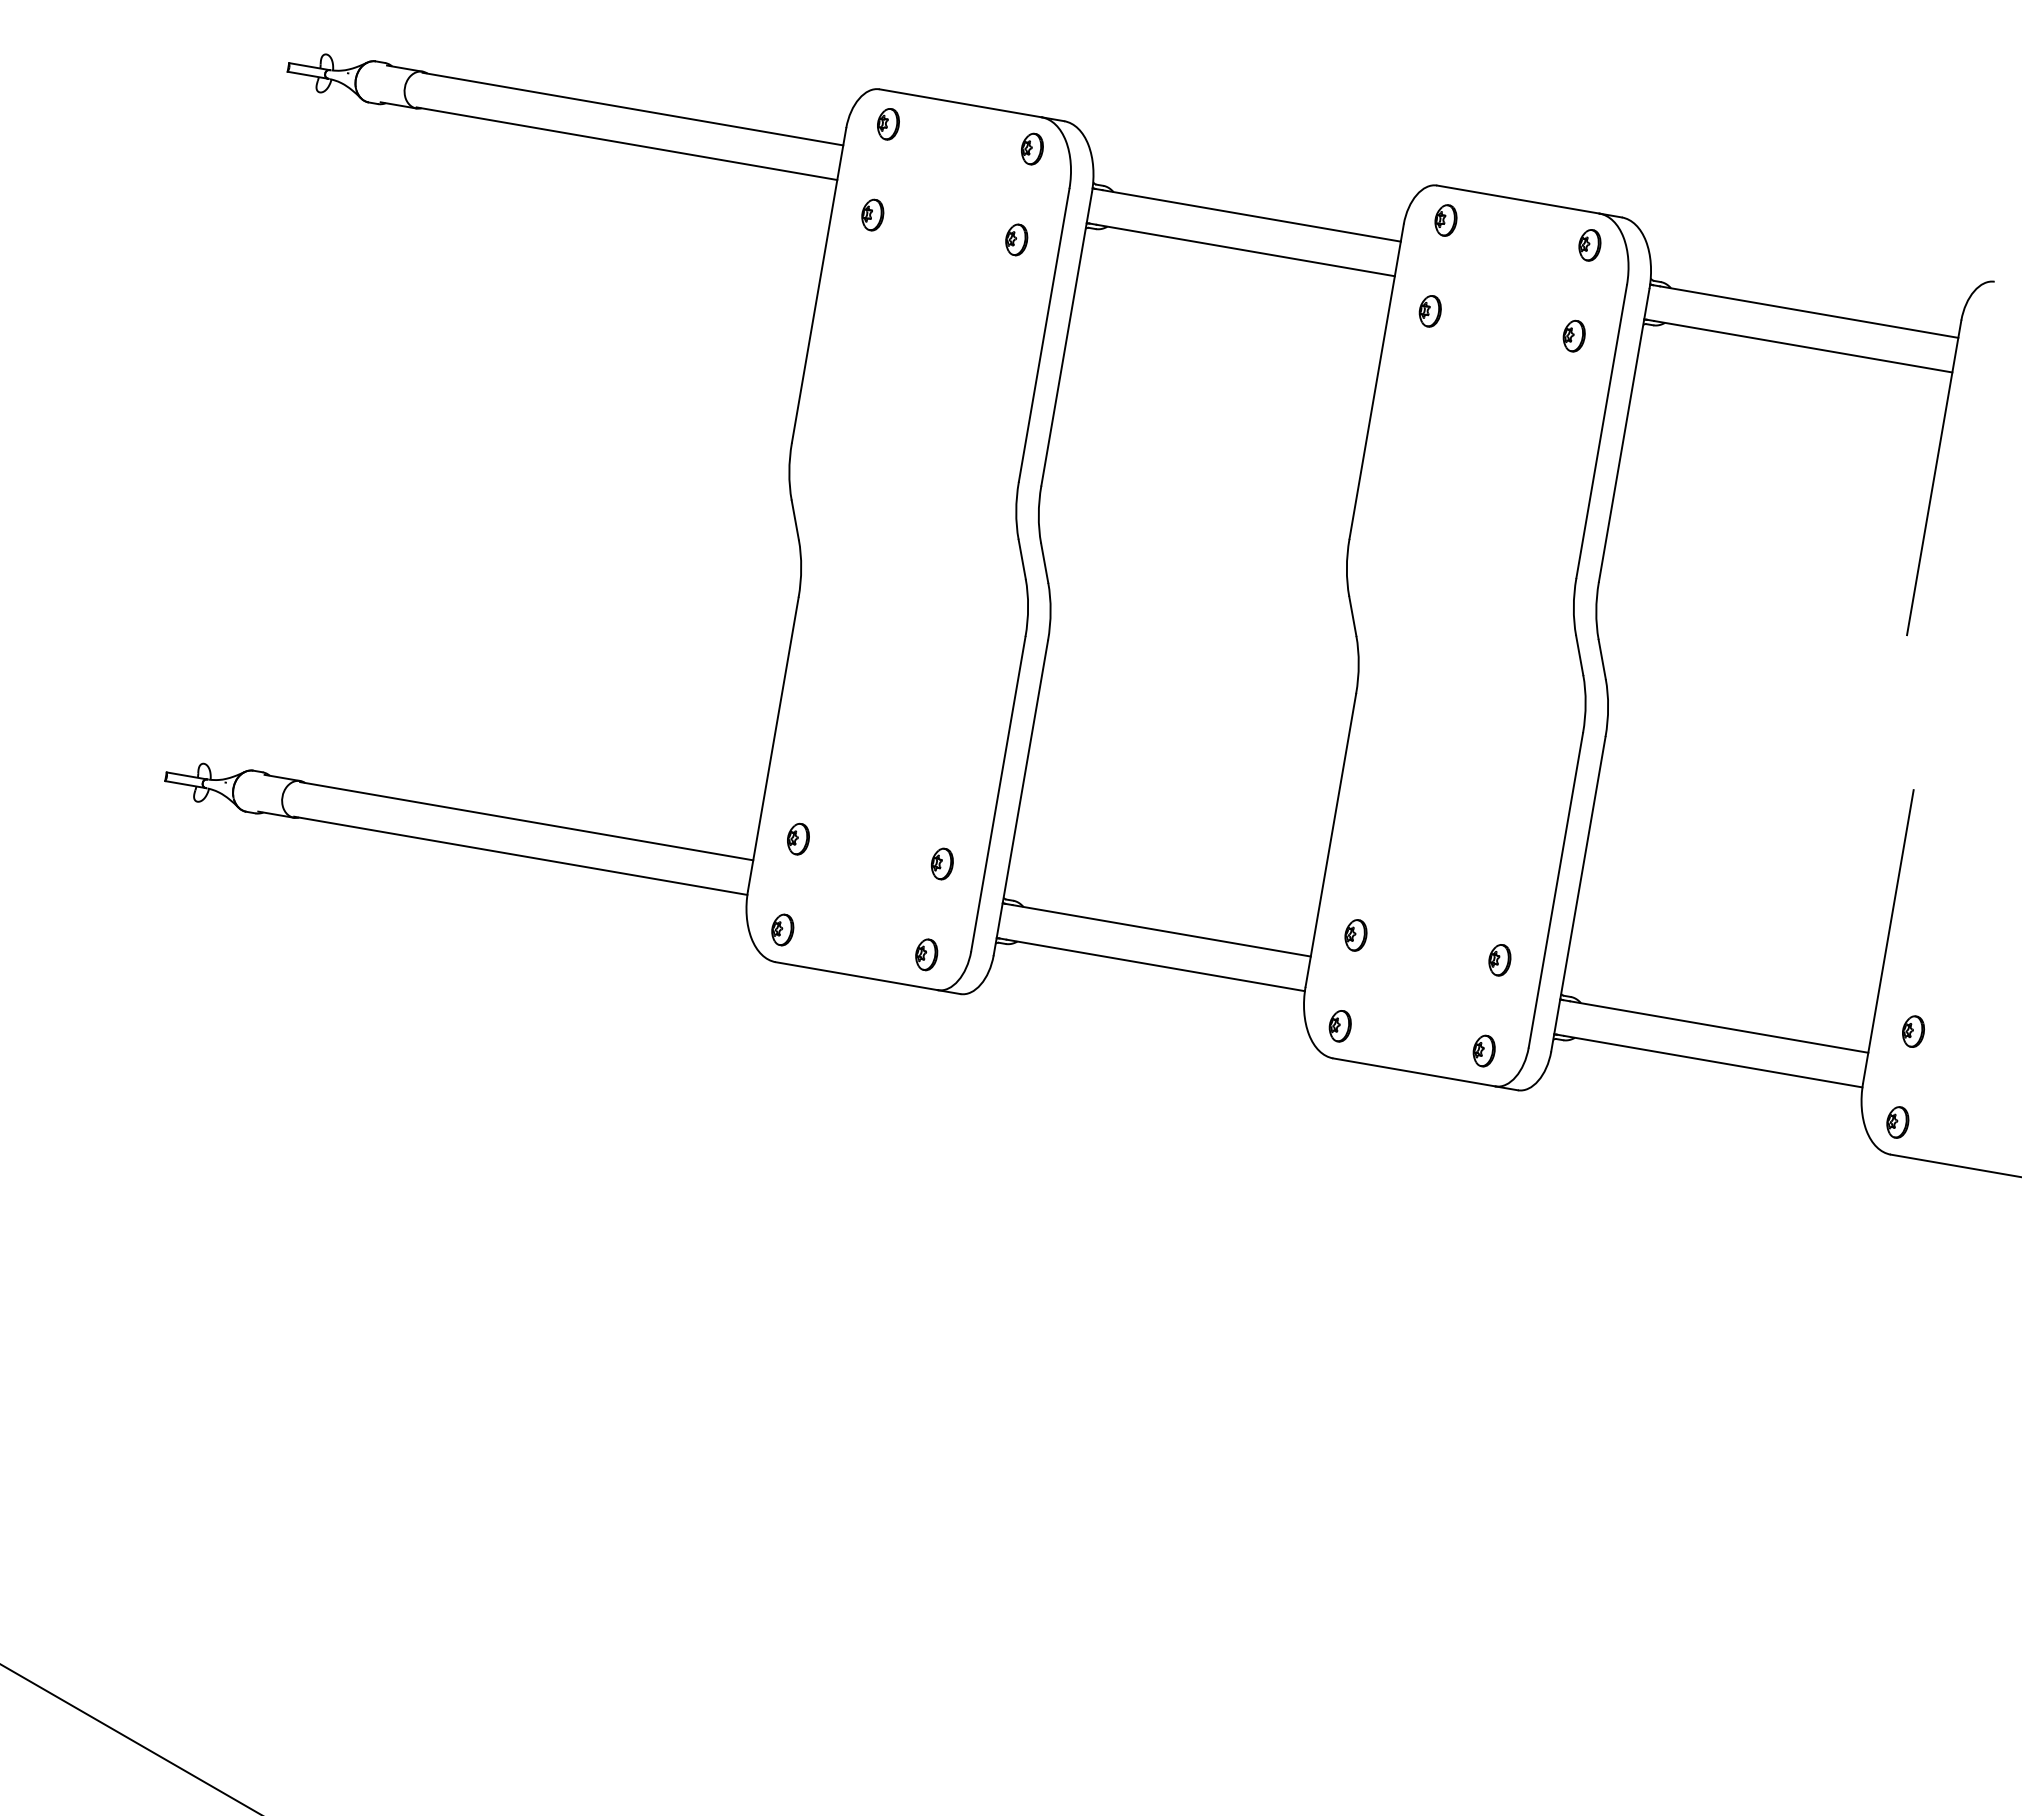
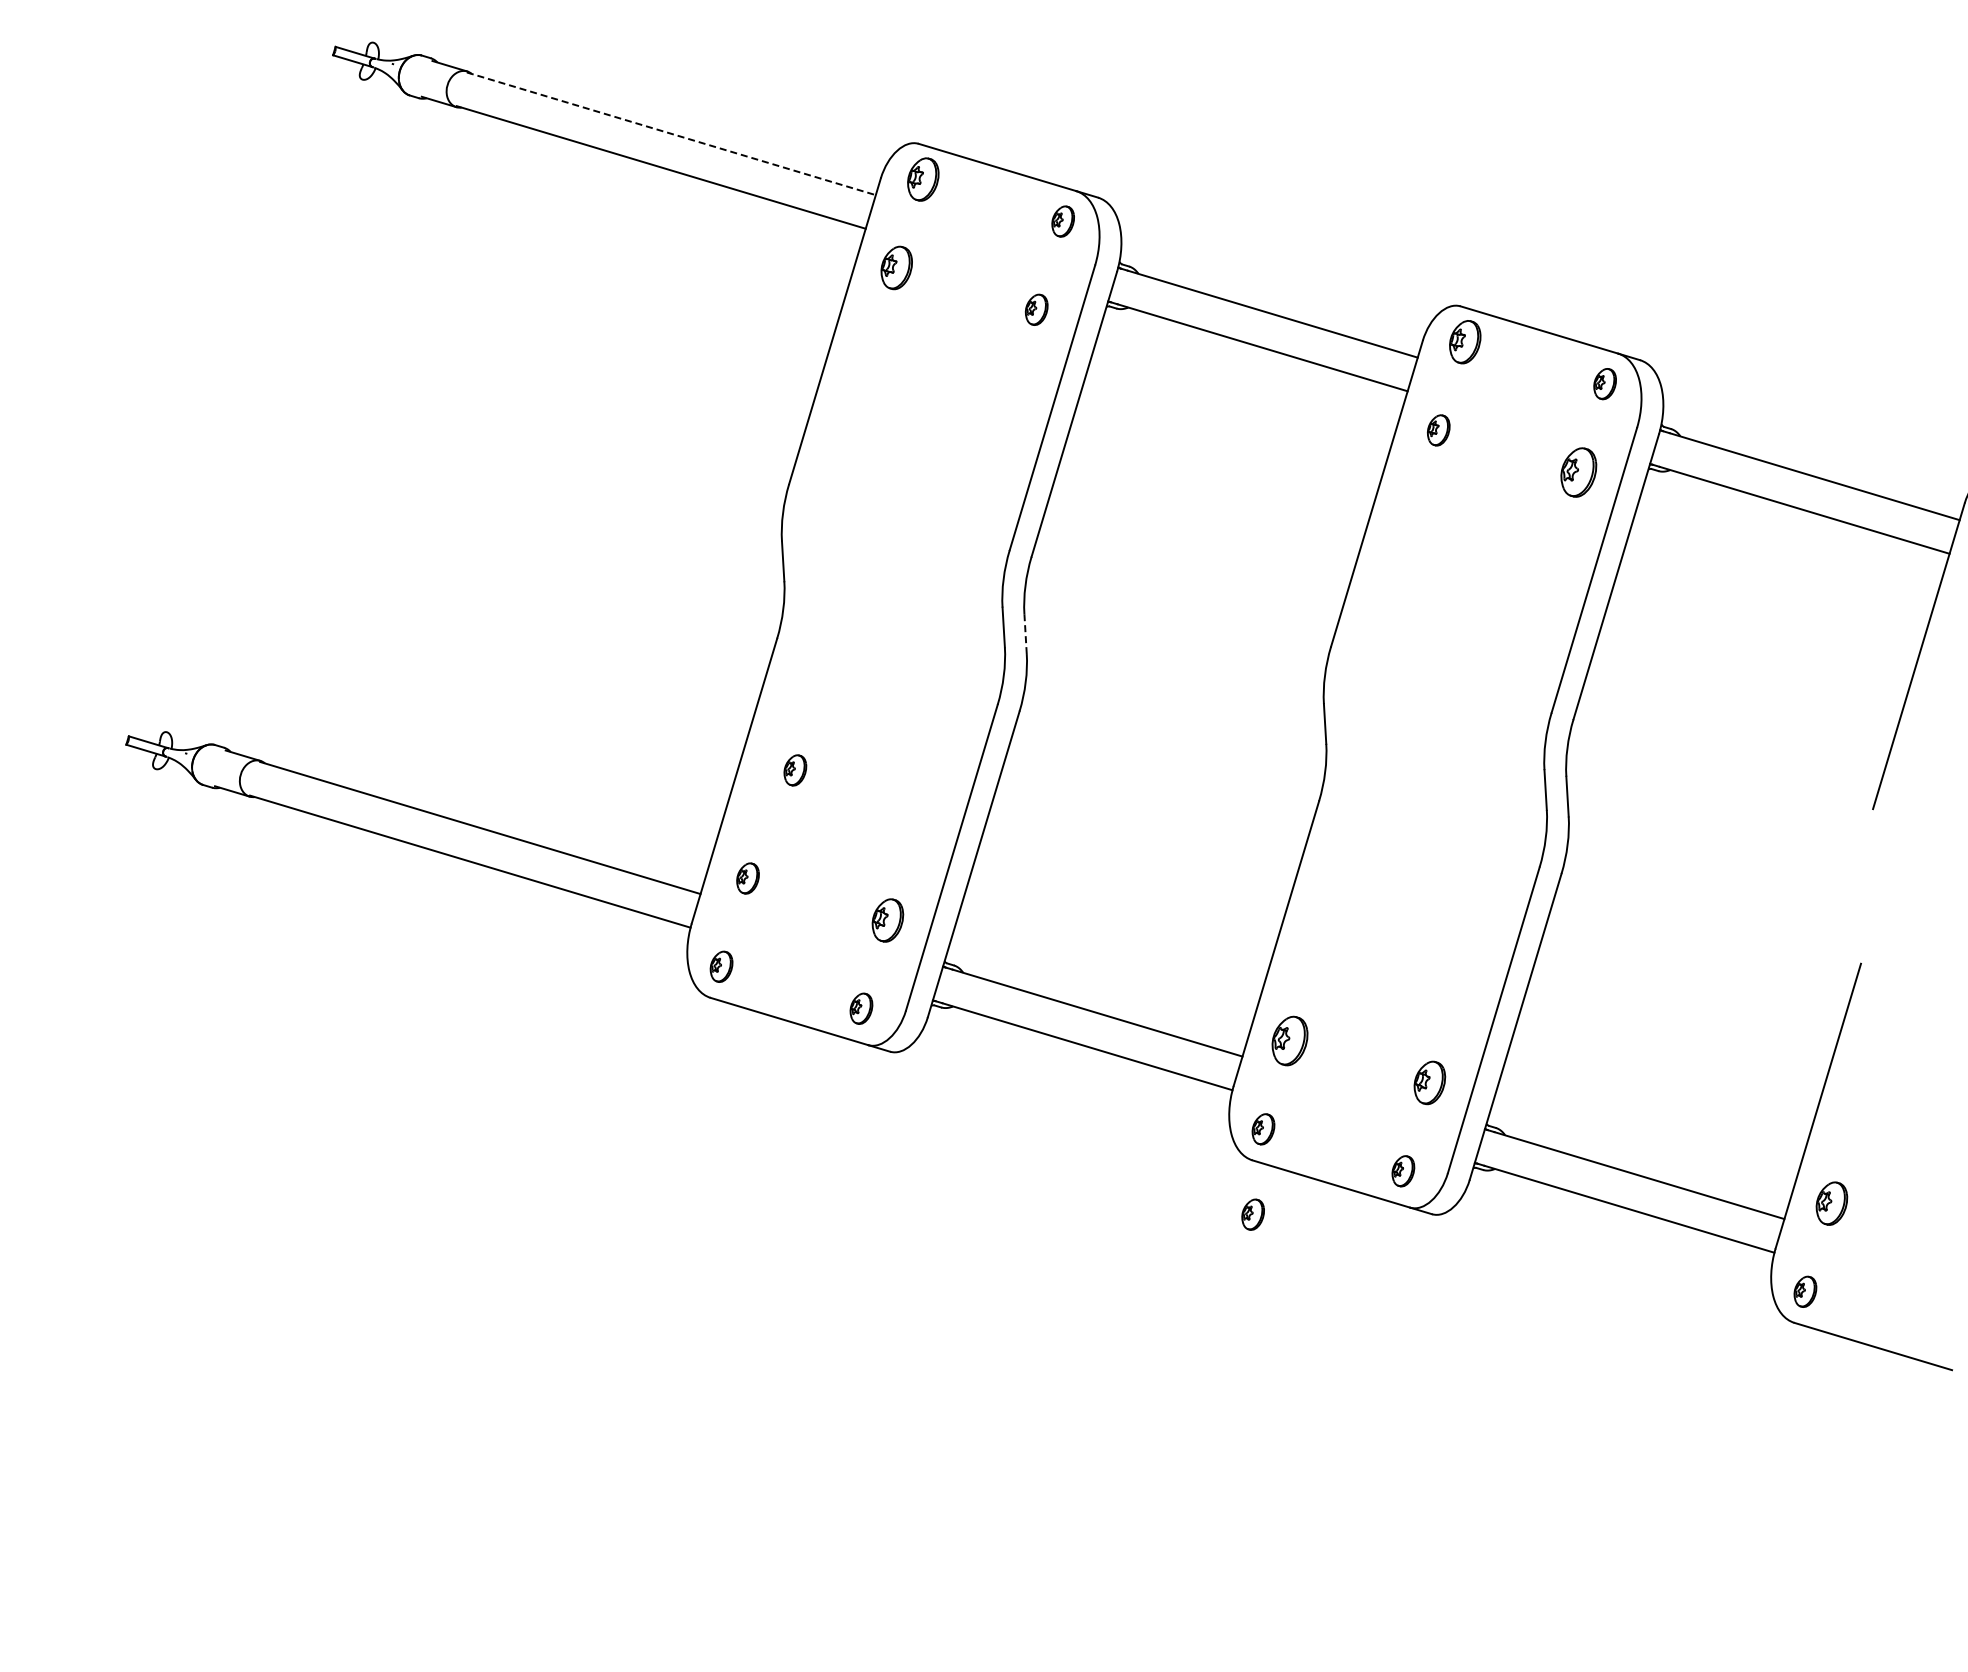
line: (633, 109) -> (671, 134), solid -> dashed
part: (888, 124) -> (923, 179), size x1.4
part: (872, 214) -> (896, 267), size x1.4
part: (1445, 220) -> (1464, 342), size x1.4
part: (1573, 335) -> (1577, 471), size x1.6
line: (1044, 563) -> (1025, 634), solid -> dashed
part: (832, 725) -> (795, 769), added
part: (942, 863) -> (888, 919), size x1.4
part: (1355, 935) -> (1289, 1041), size x1.6
part: (1499, 960) -> (1429, 1083), size x1.4
part: (1913, 1031) -> (1831, 1203), size x1.4
part: (1339, 1112) -> (1252, 1214), added

